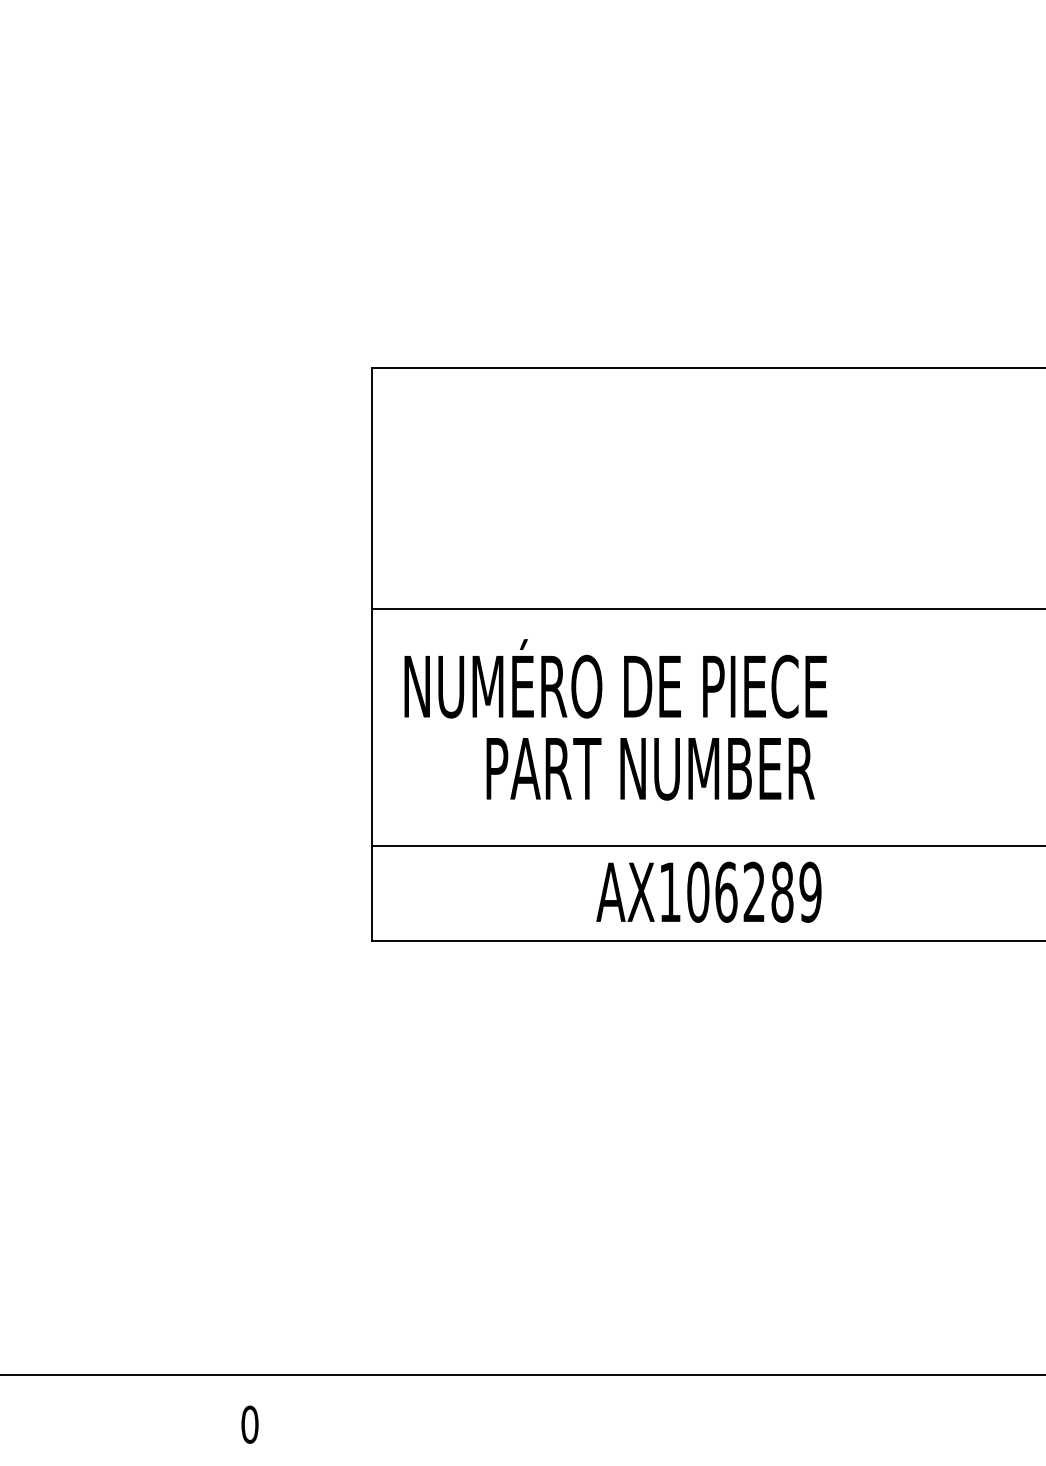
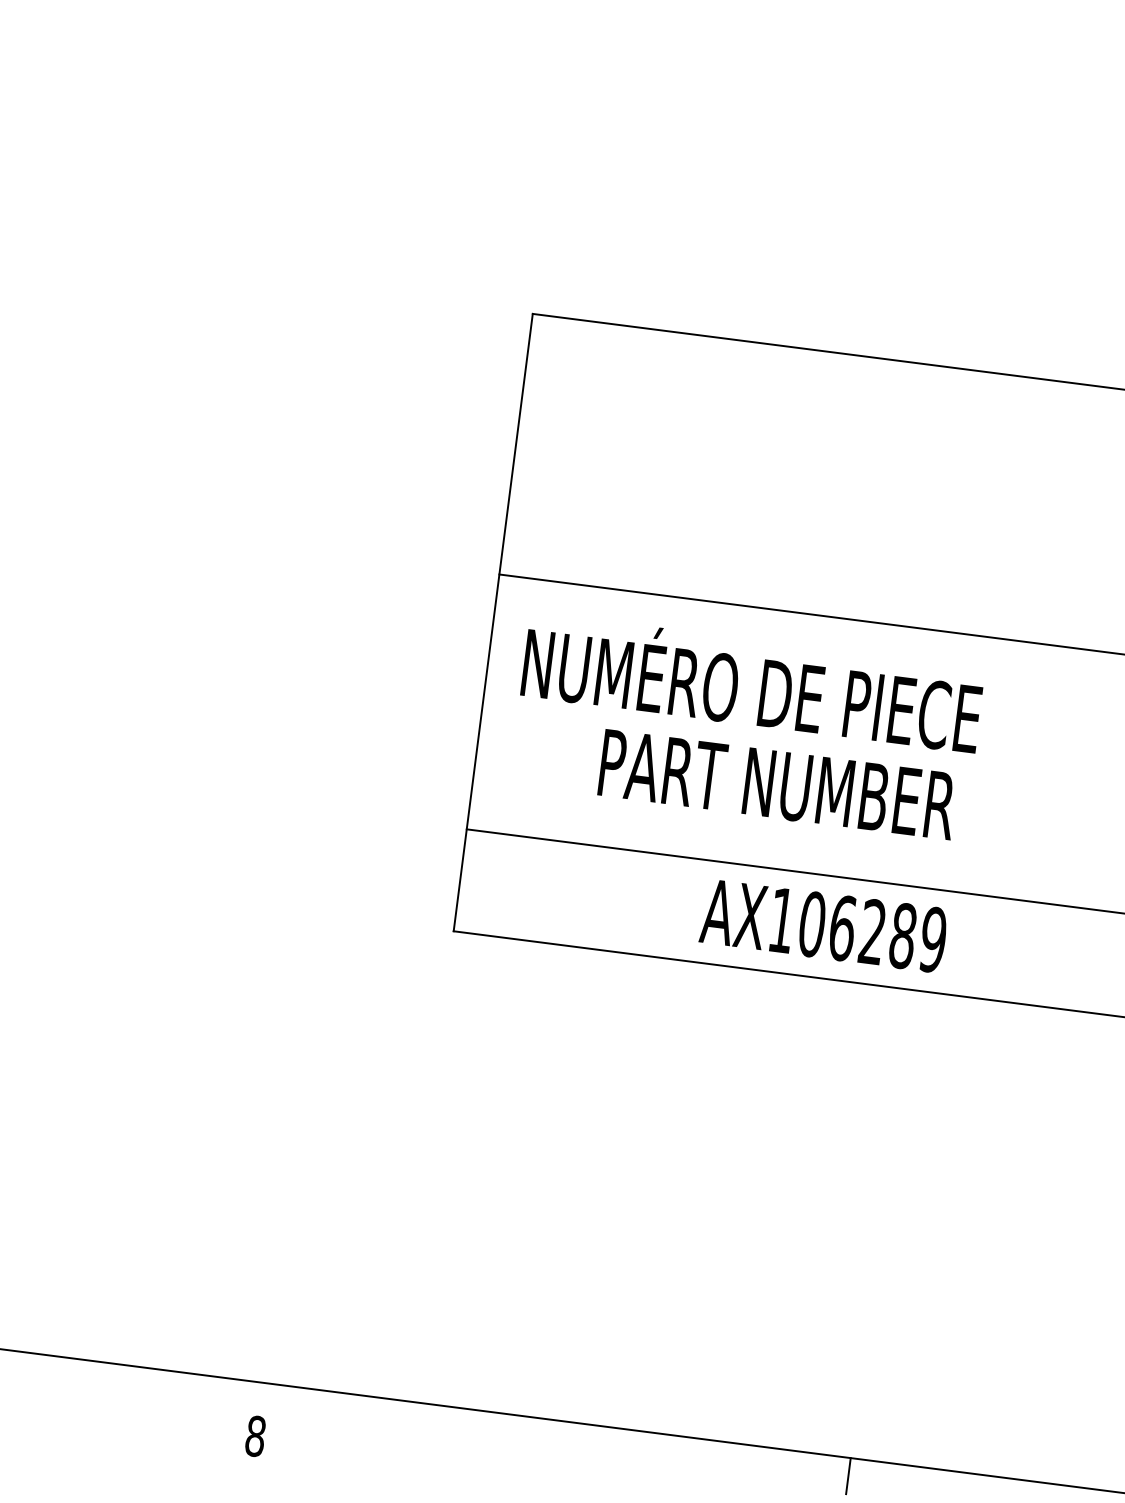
line: (795, 1391) -> (848, 1475), added
text: (249, 1424) -> (255, 1436), 0 -> 8

